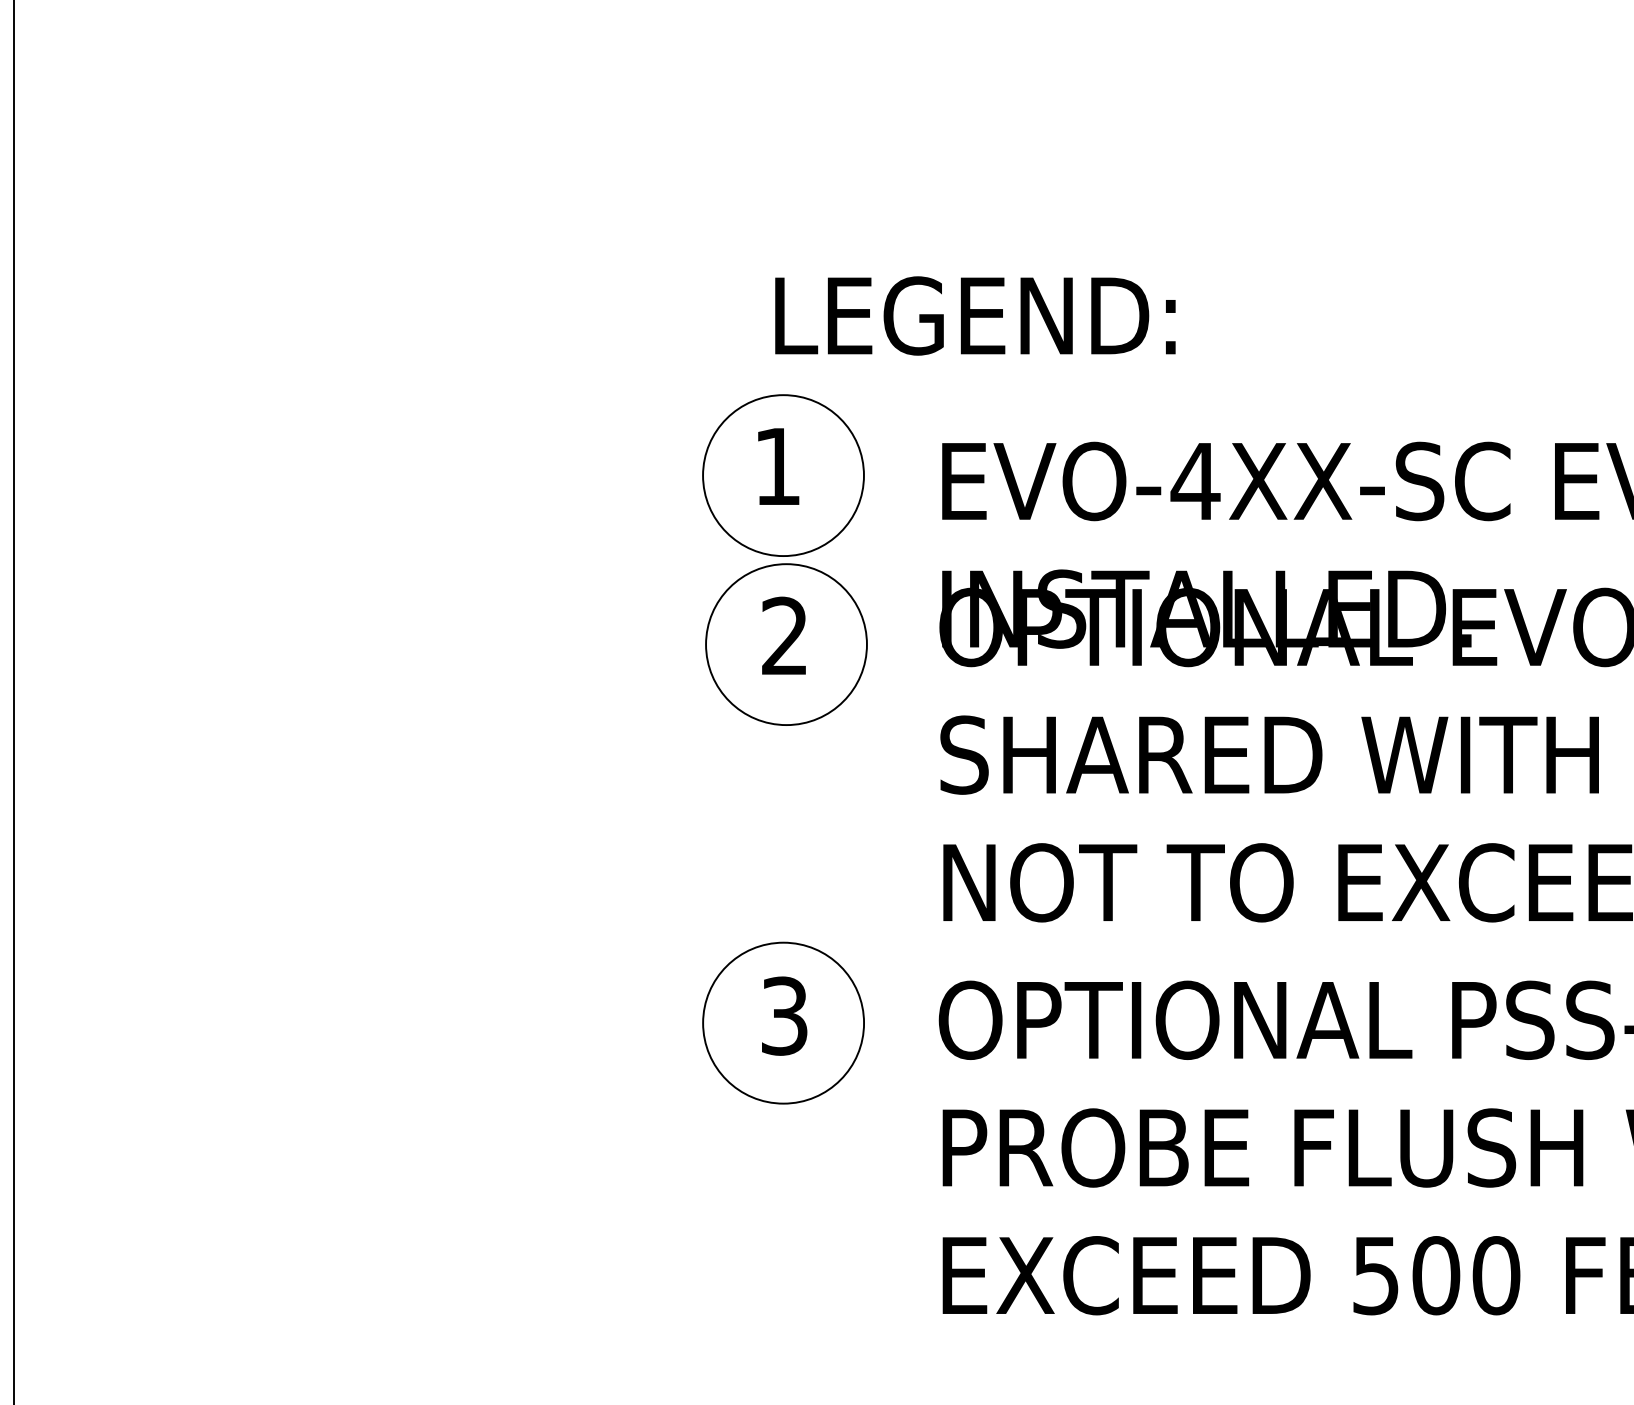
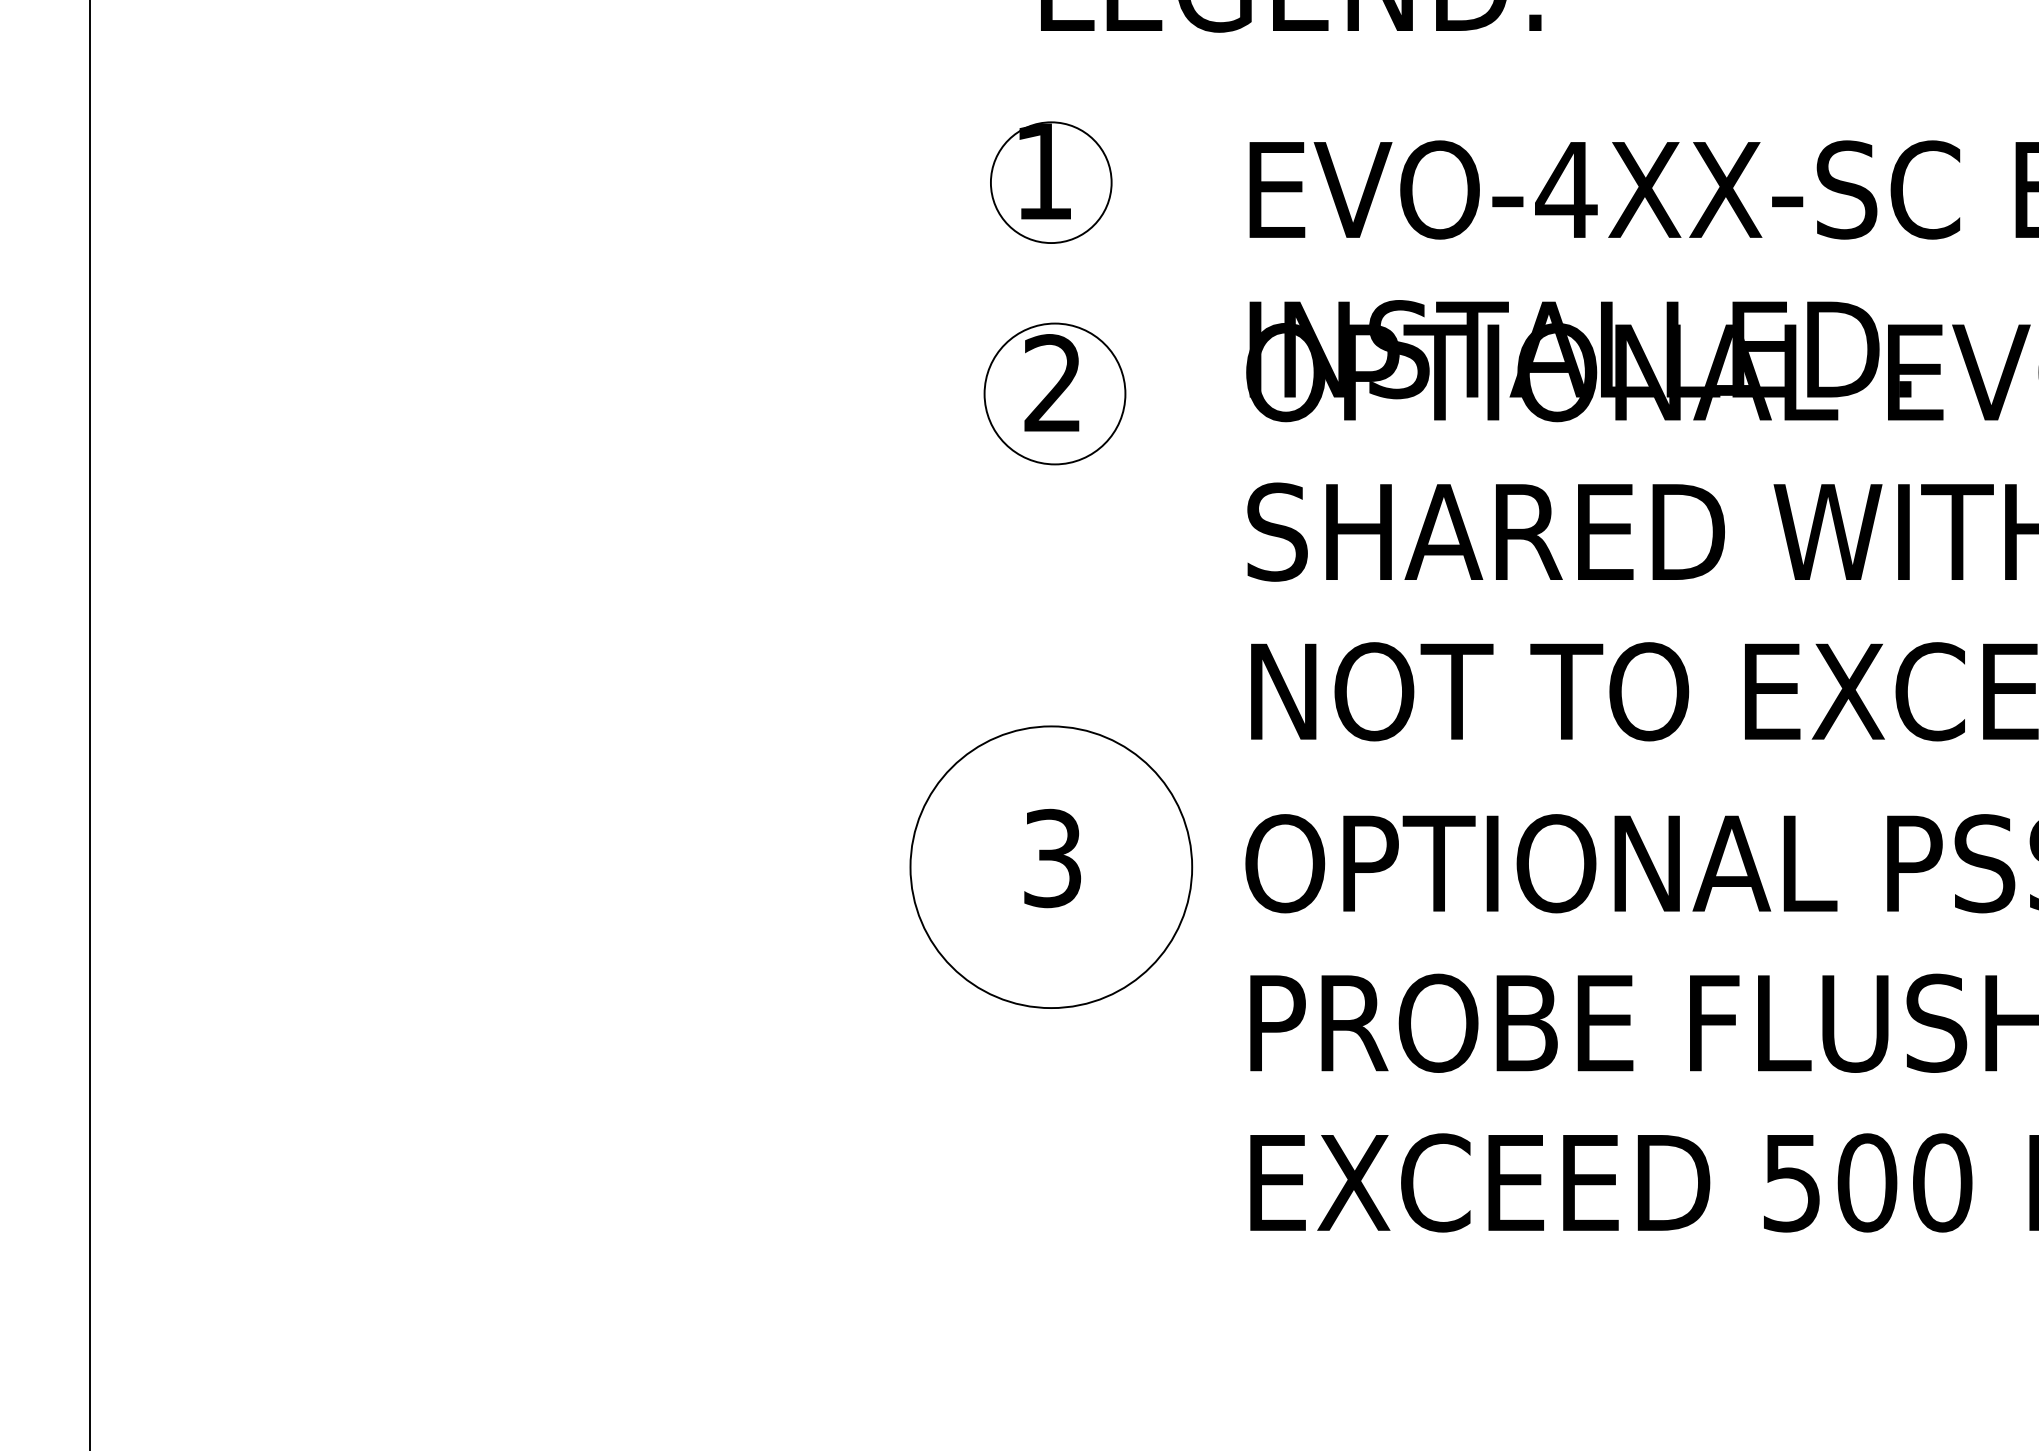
circle: (783, 475) -> (1051, 182), size x0.6
circle: (786, 644) -> (1054, 393), size x0.7
circle: (783, 1022) -> (1051, 866), size x1.4

